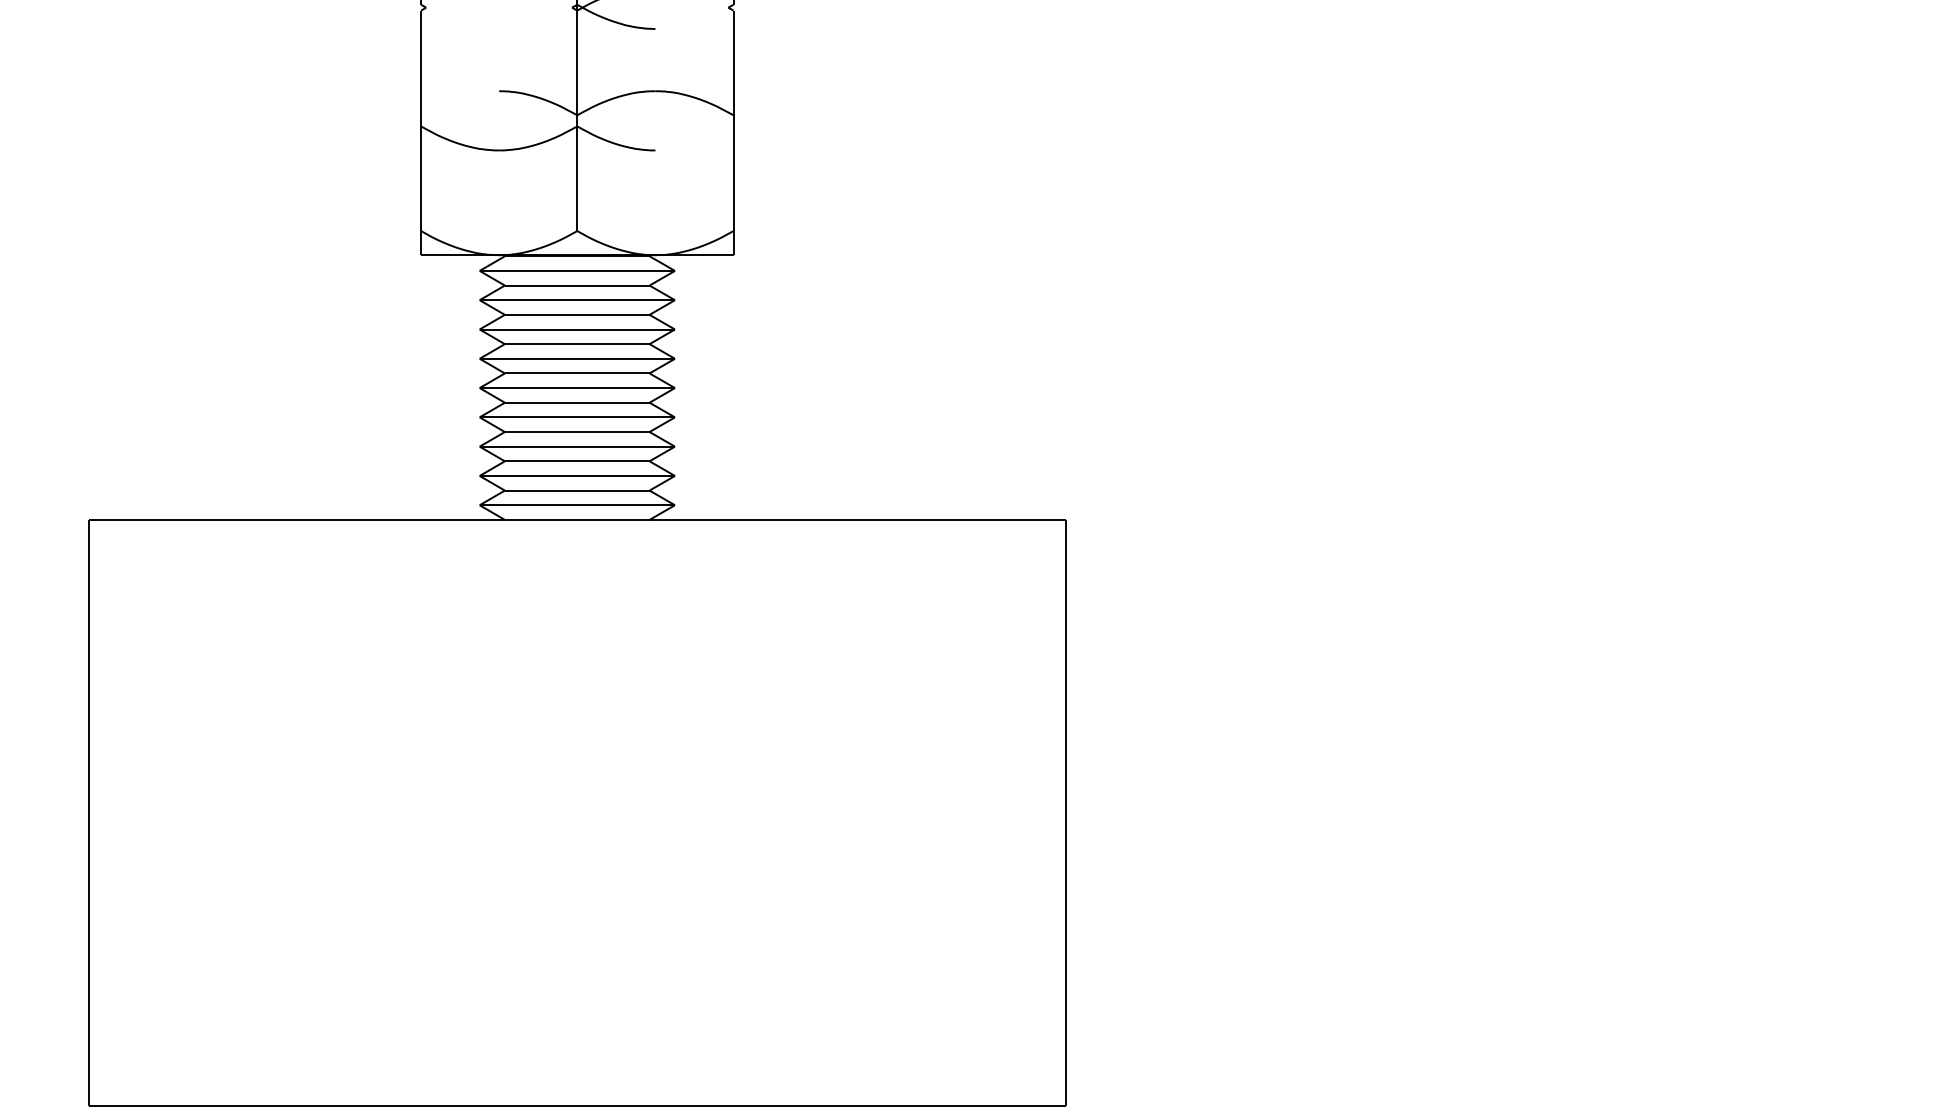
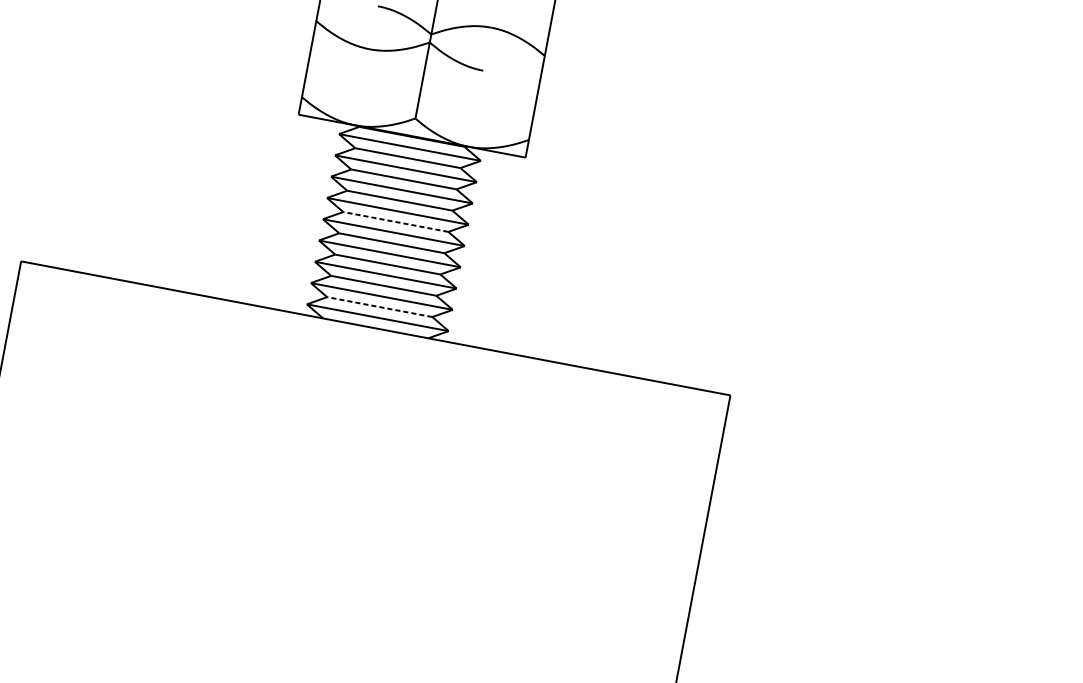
line: (576, 373) -> (395, 221), solid -> dashed
line: (576, 490) -> (379, 306), solid -> dashed

